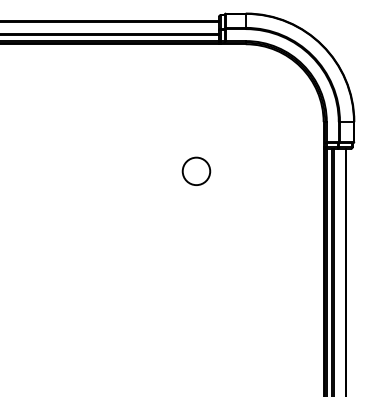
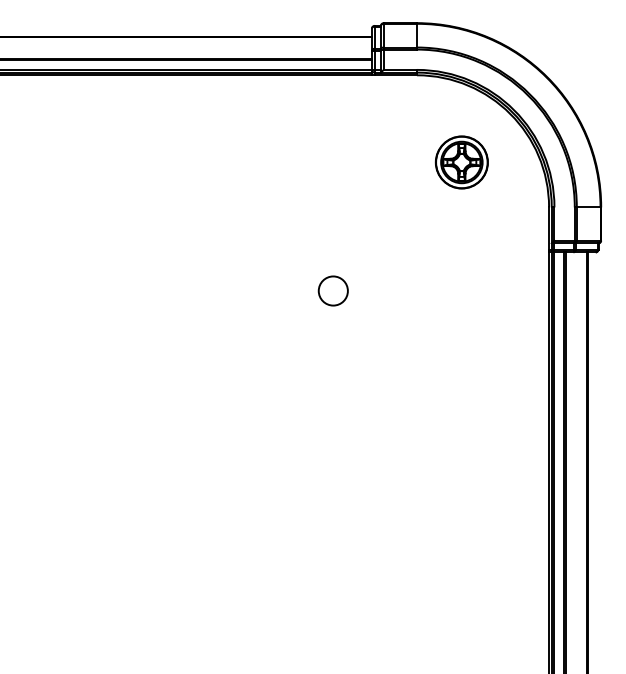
part: (272, 95) -> (462, 162), added
circle: (196, 170) -> (333, 289), size x0.62

